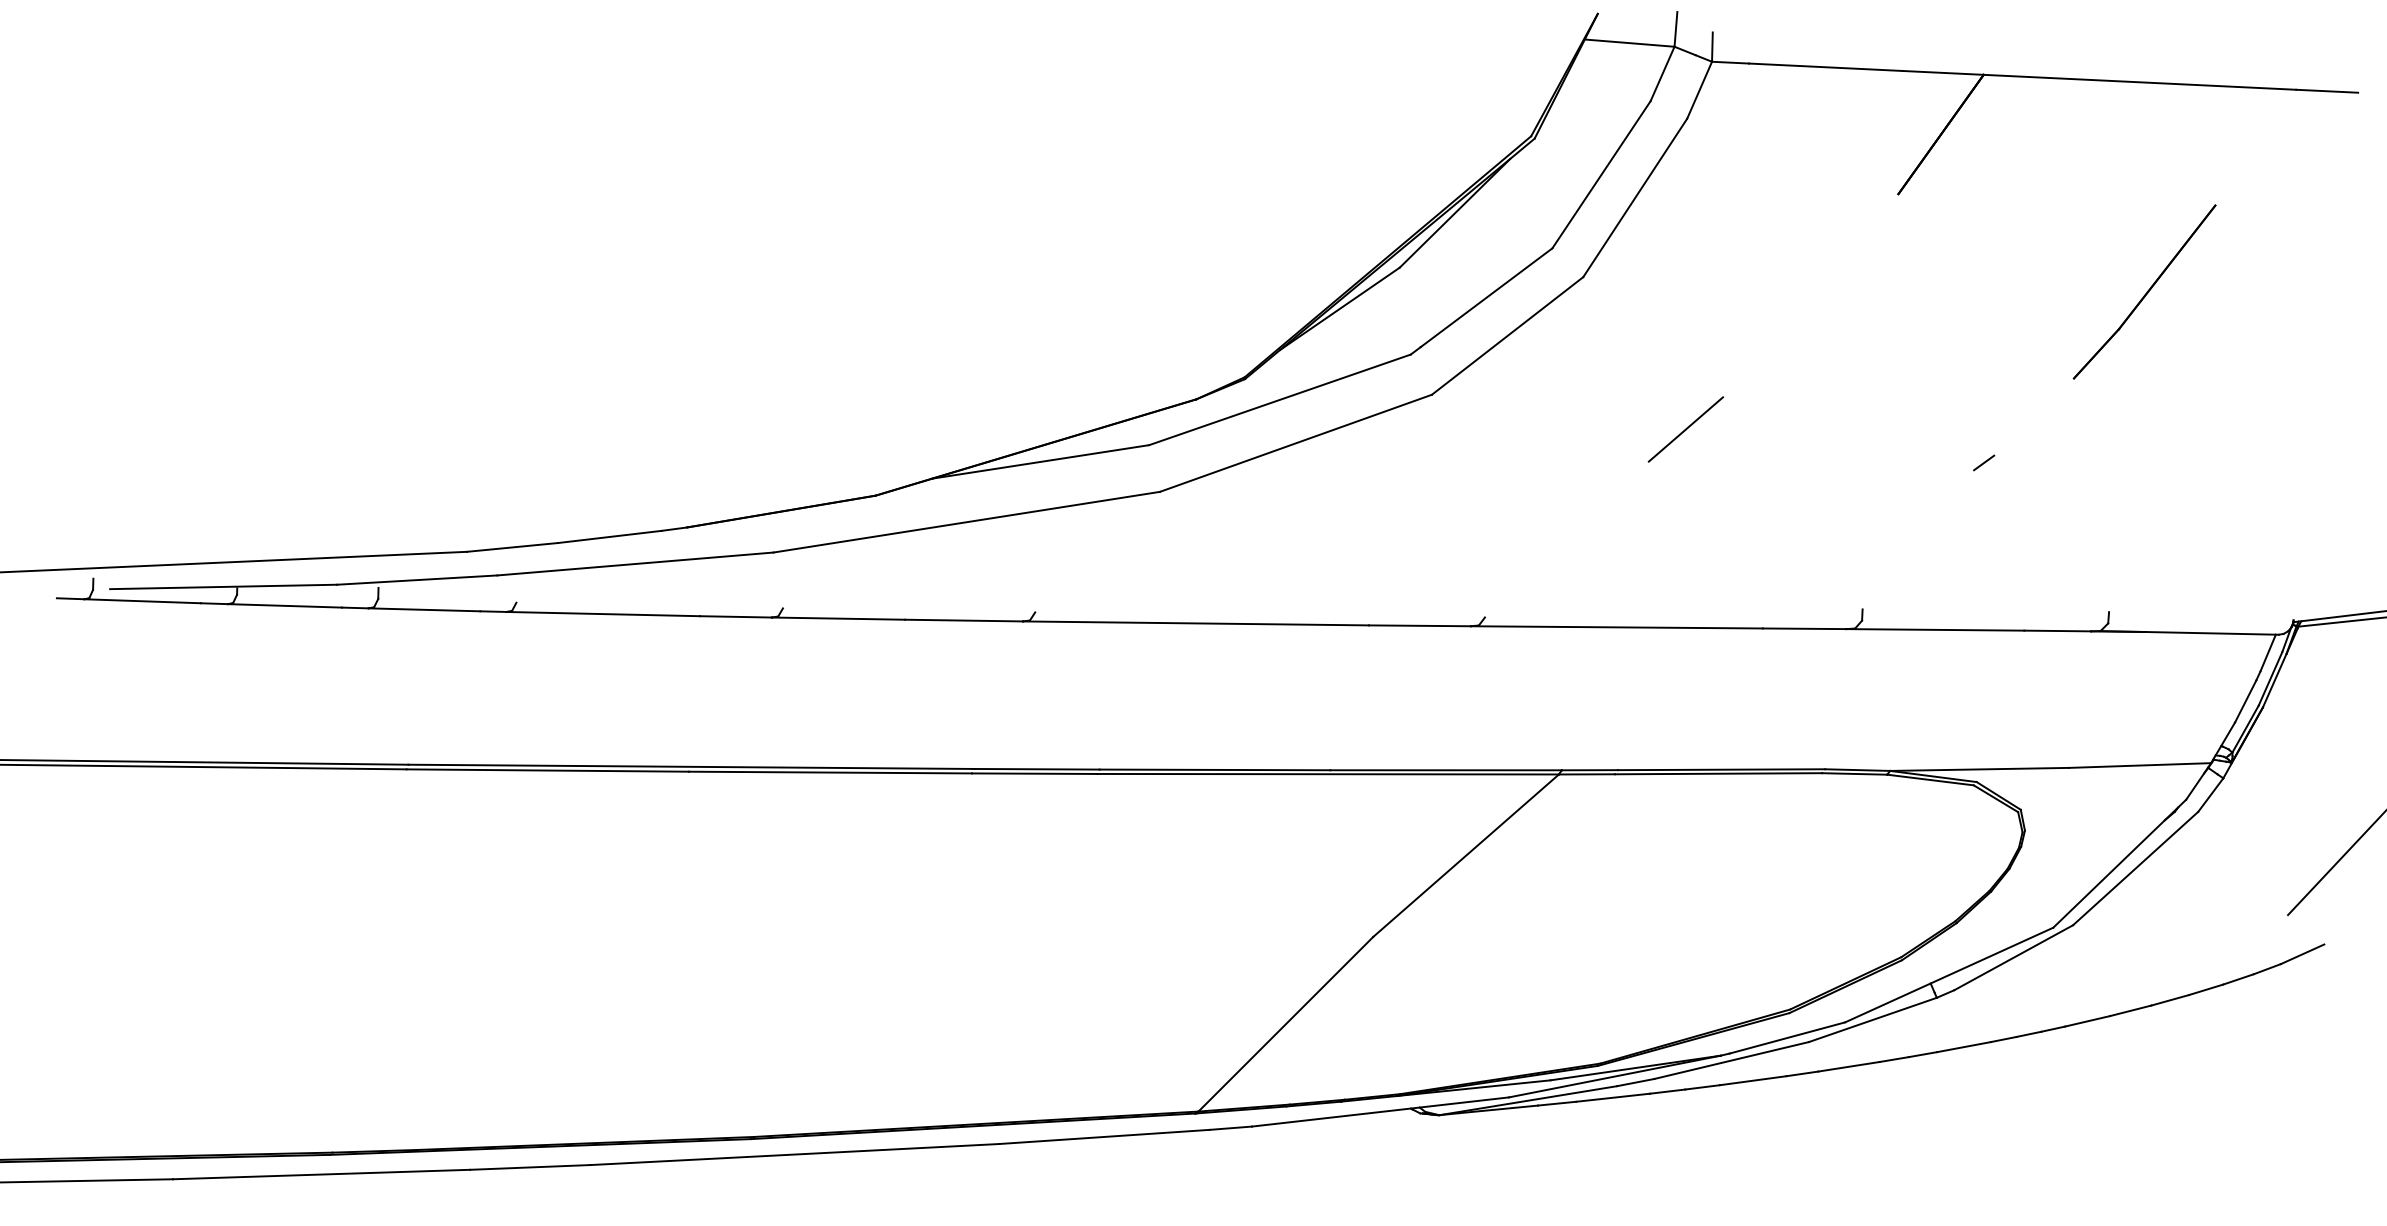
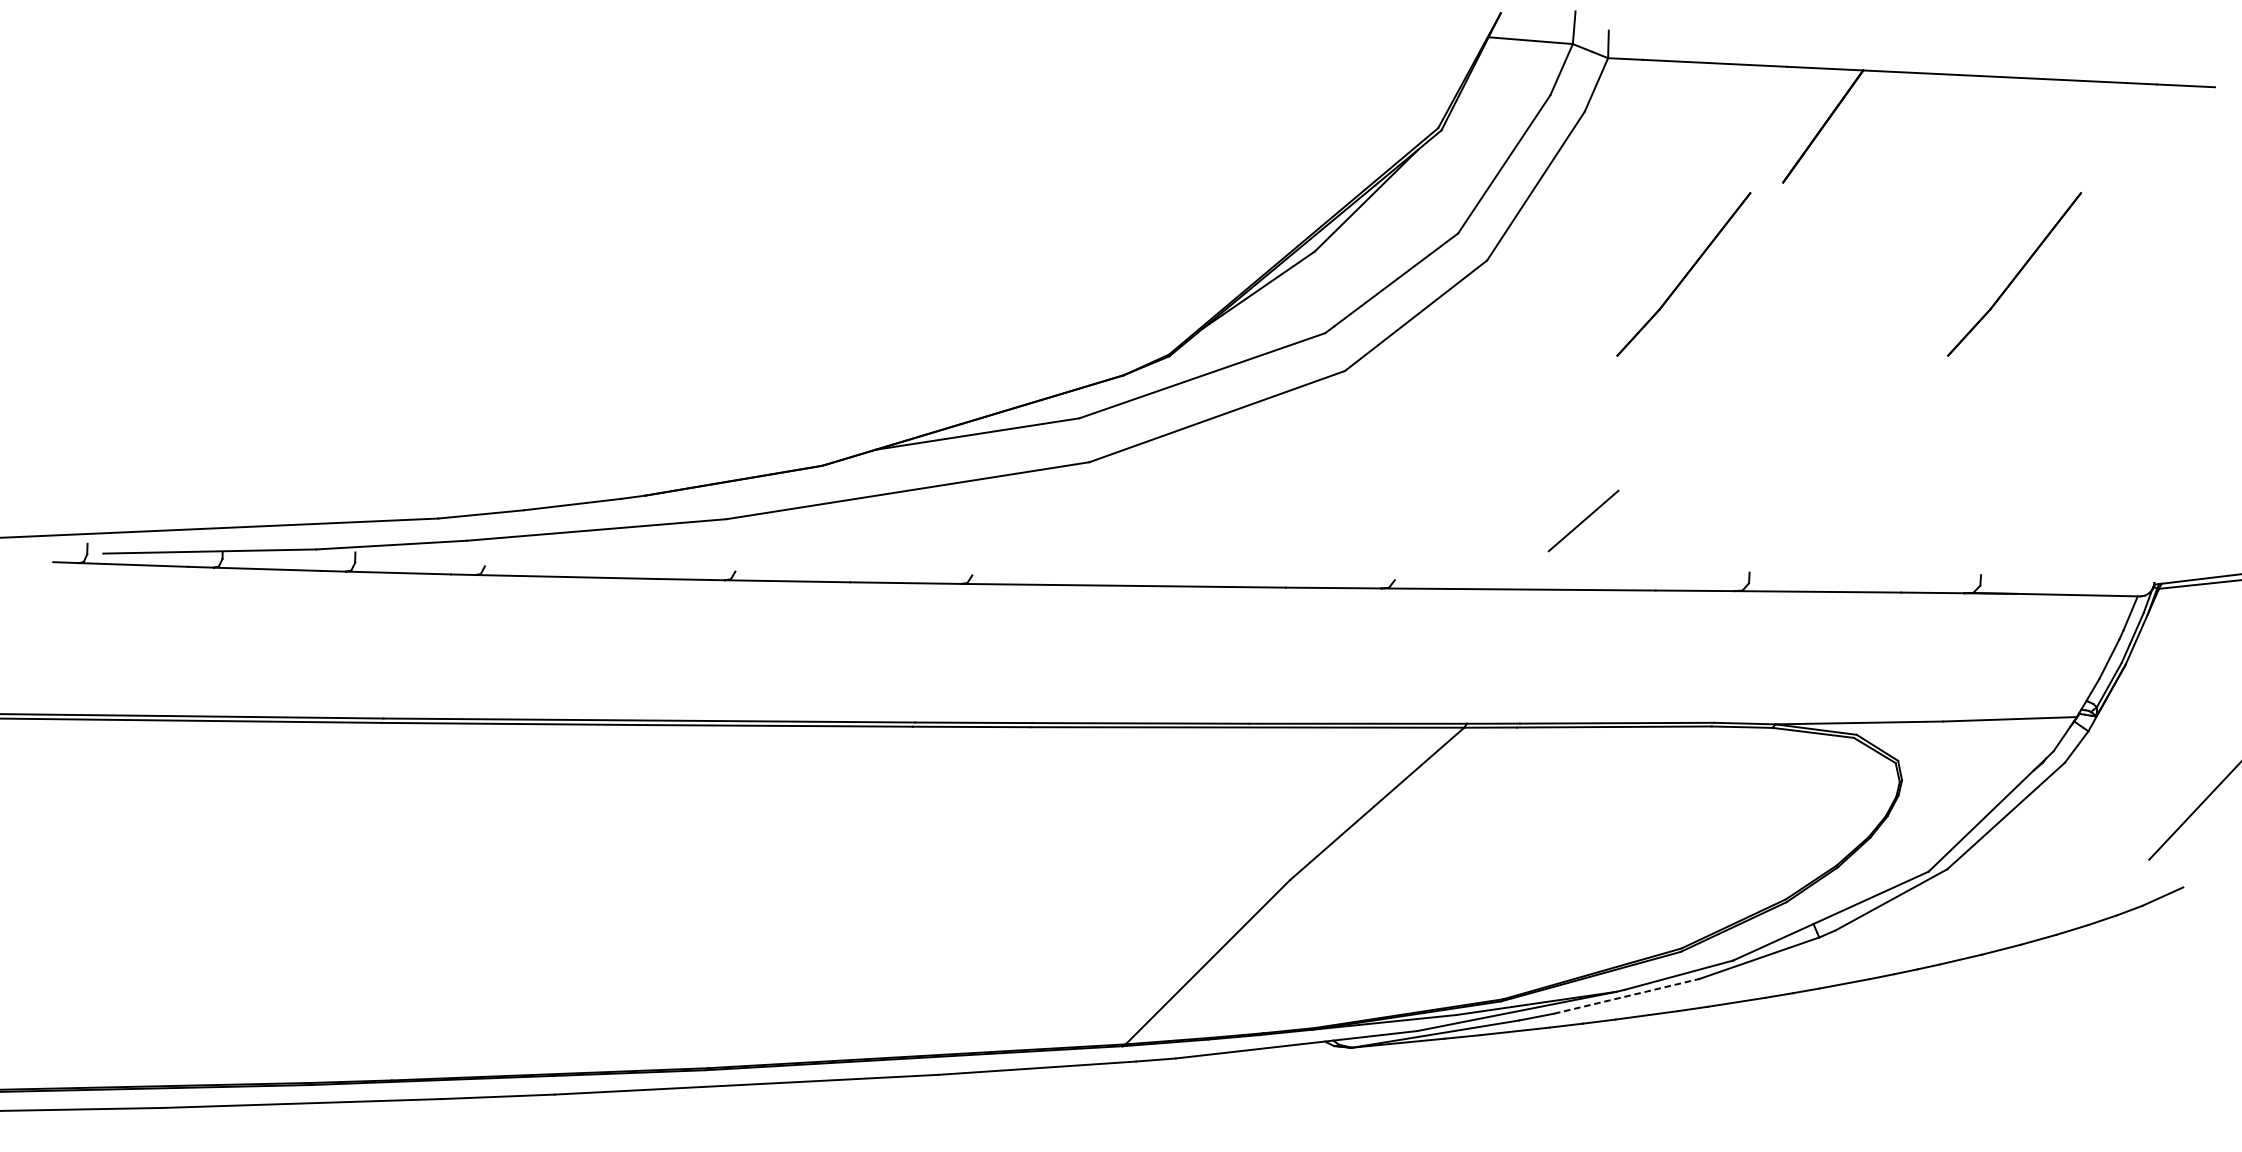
part: (1792, 291) -> (1683, 273), added
line: (1685, 429) -> (1583, 521), moved
line: (1984, 462) -> (1864, 434), removed
line: (1732, 1060) -> (1627, 996), solid -> dashed

